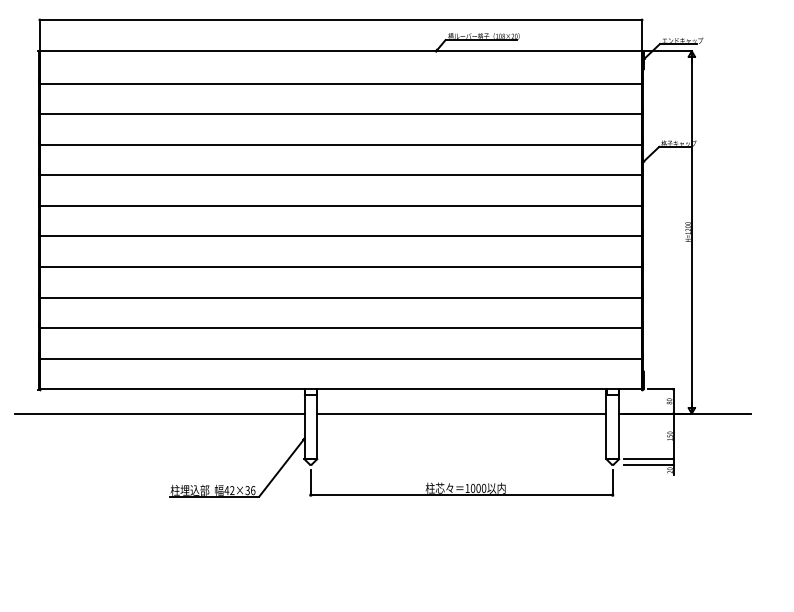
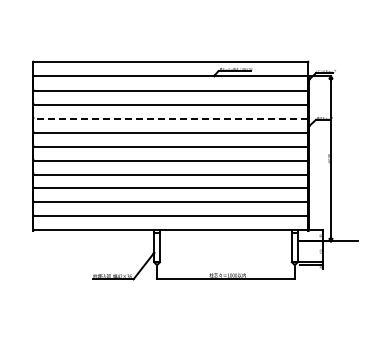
line: (340, 144) -> (170, 118), solid -> dashed
line: (160, 413) -> (88, 241), removed
line: (460, 413) -> (225, 241), removed

